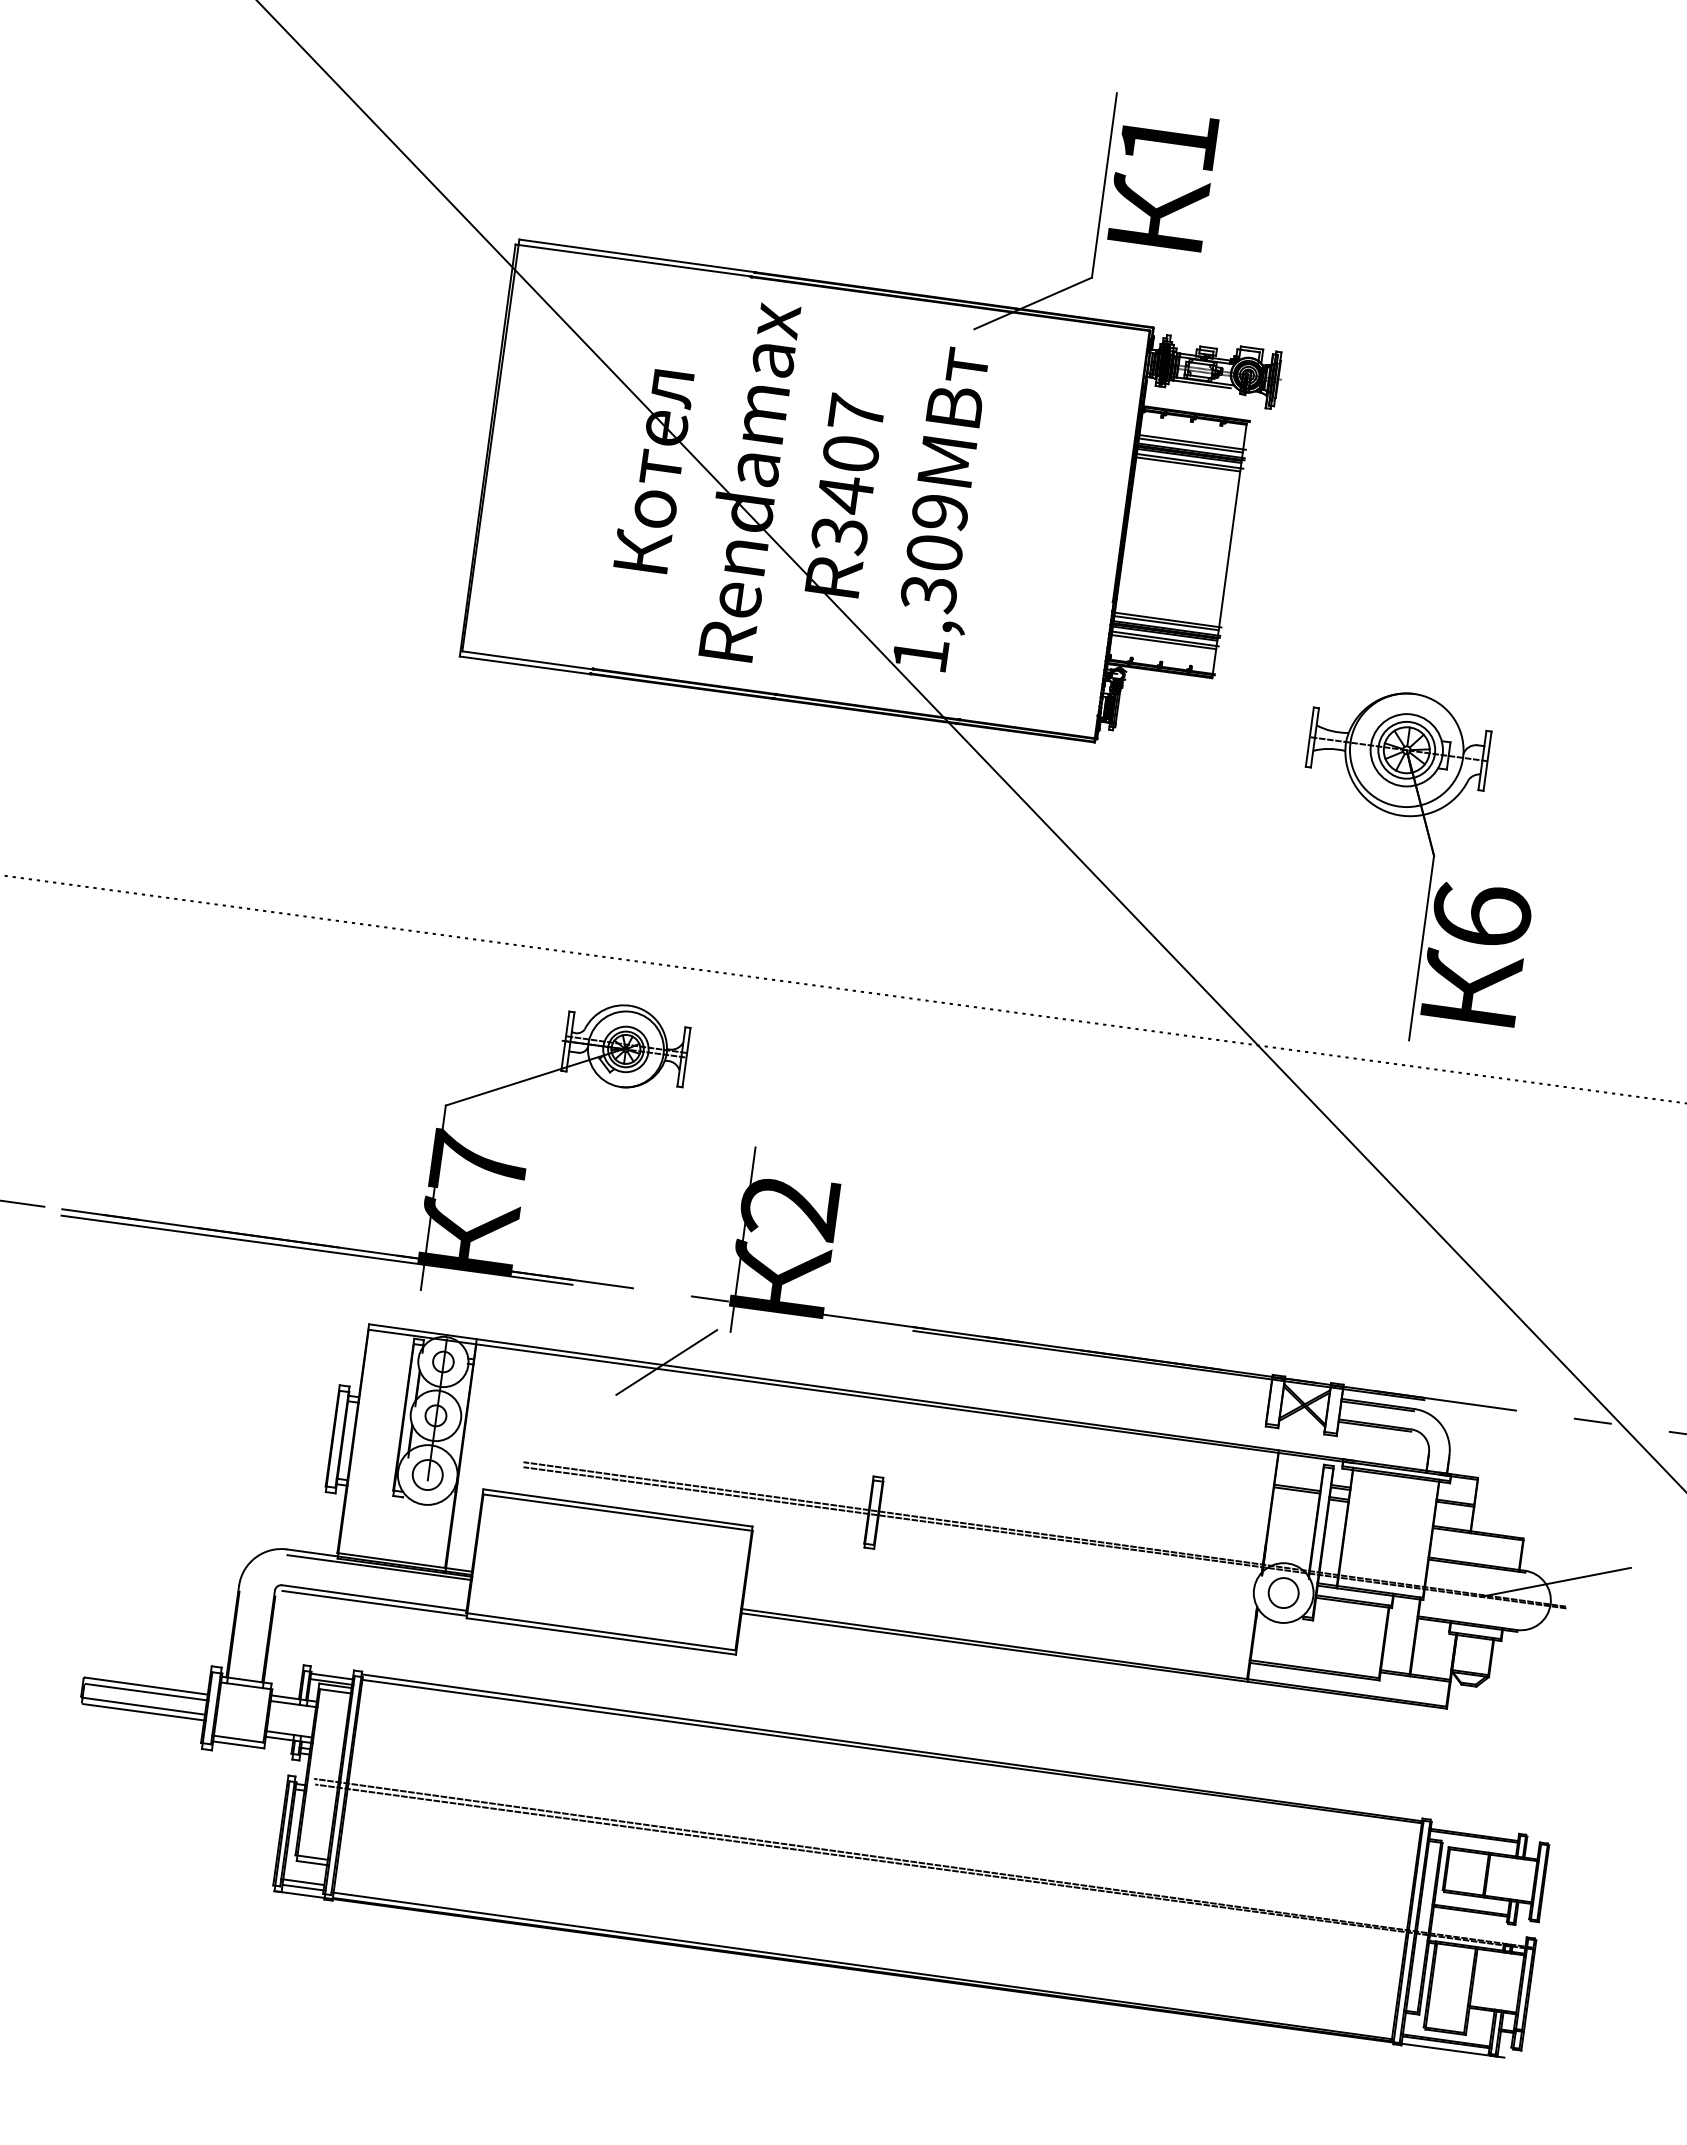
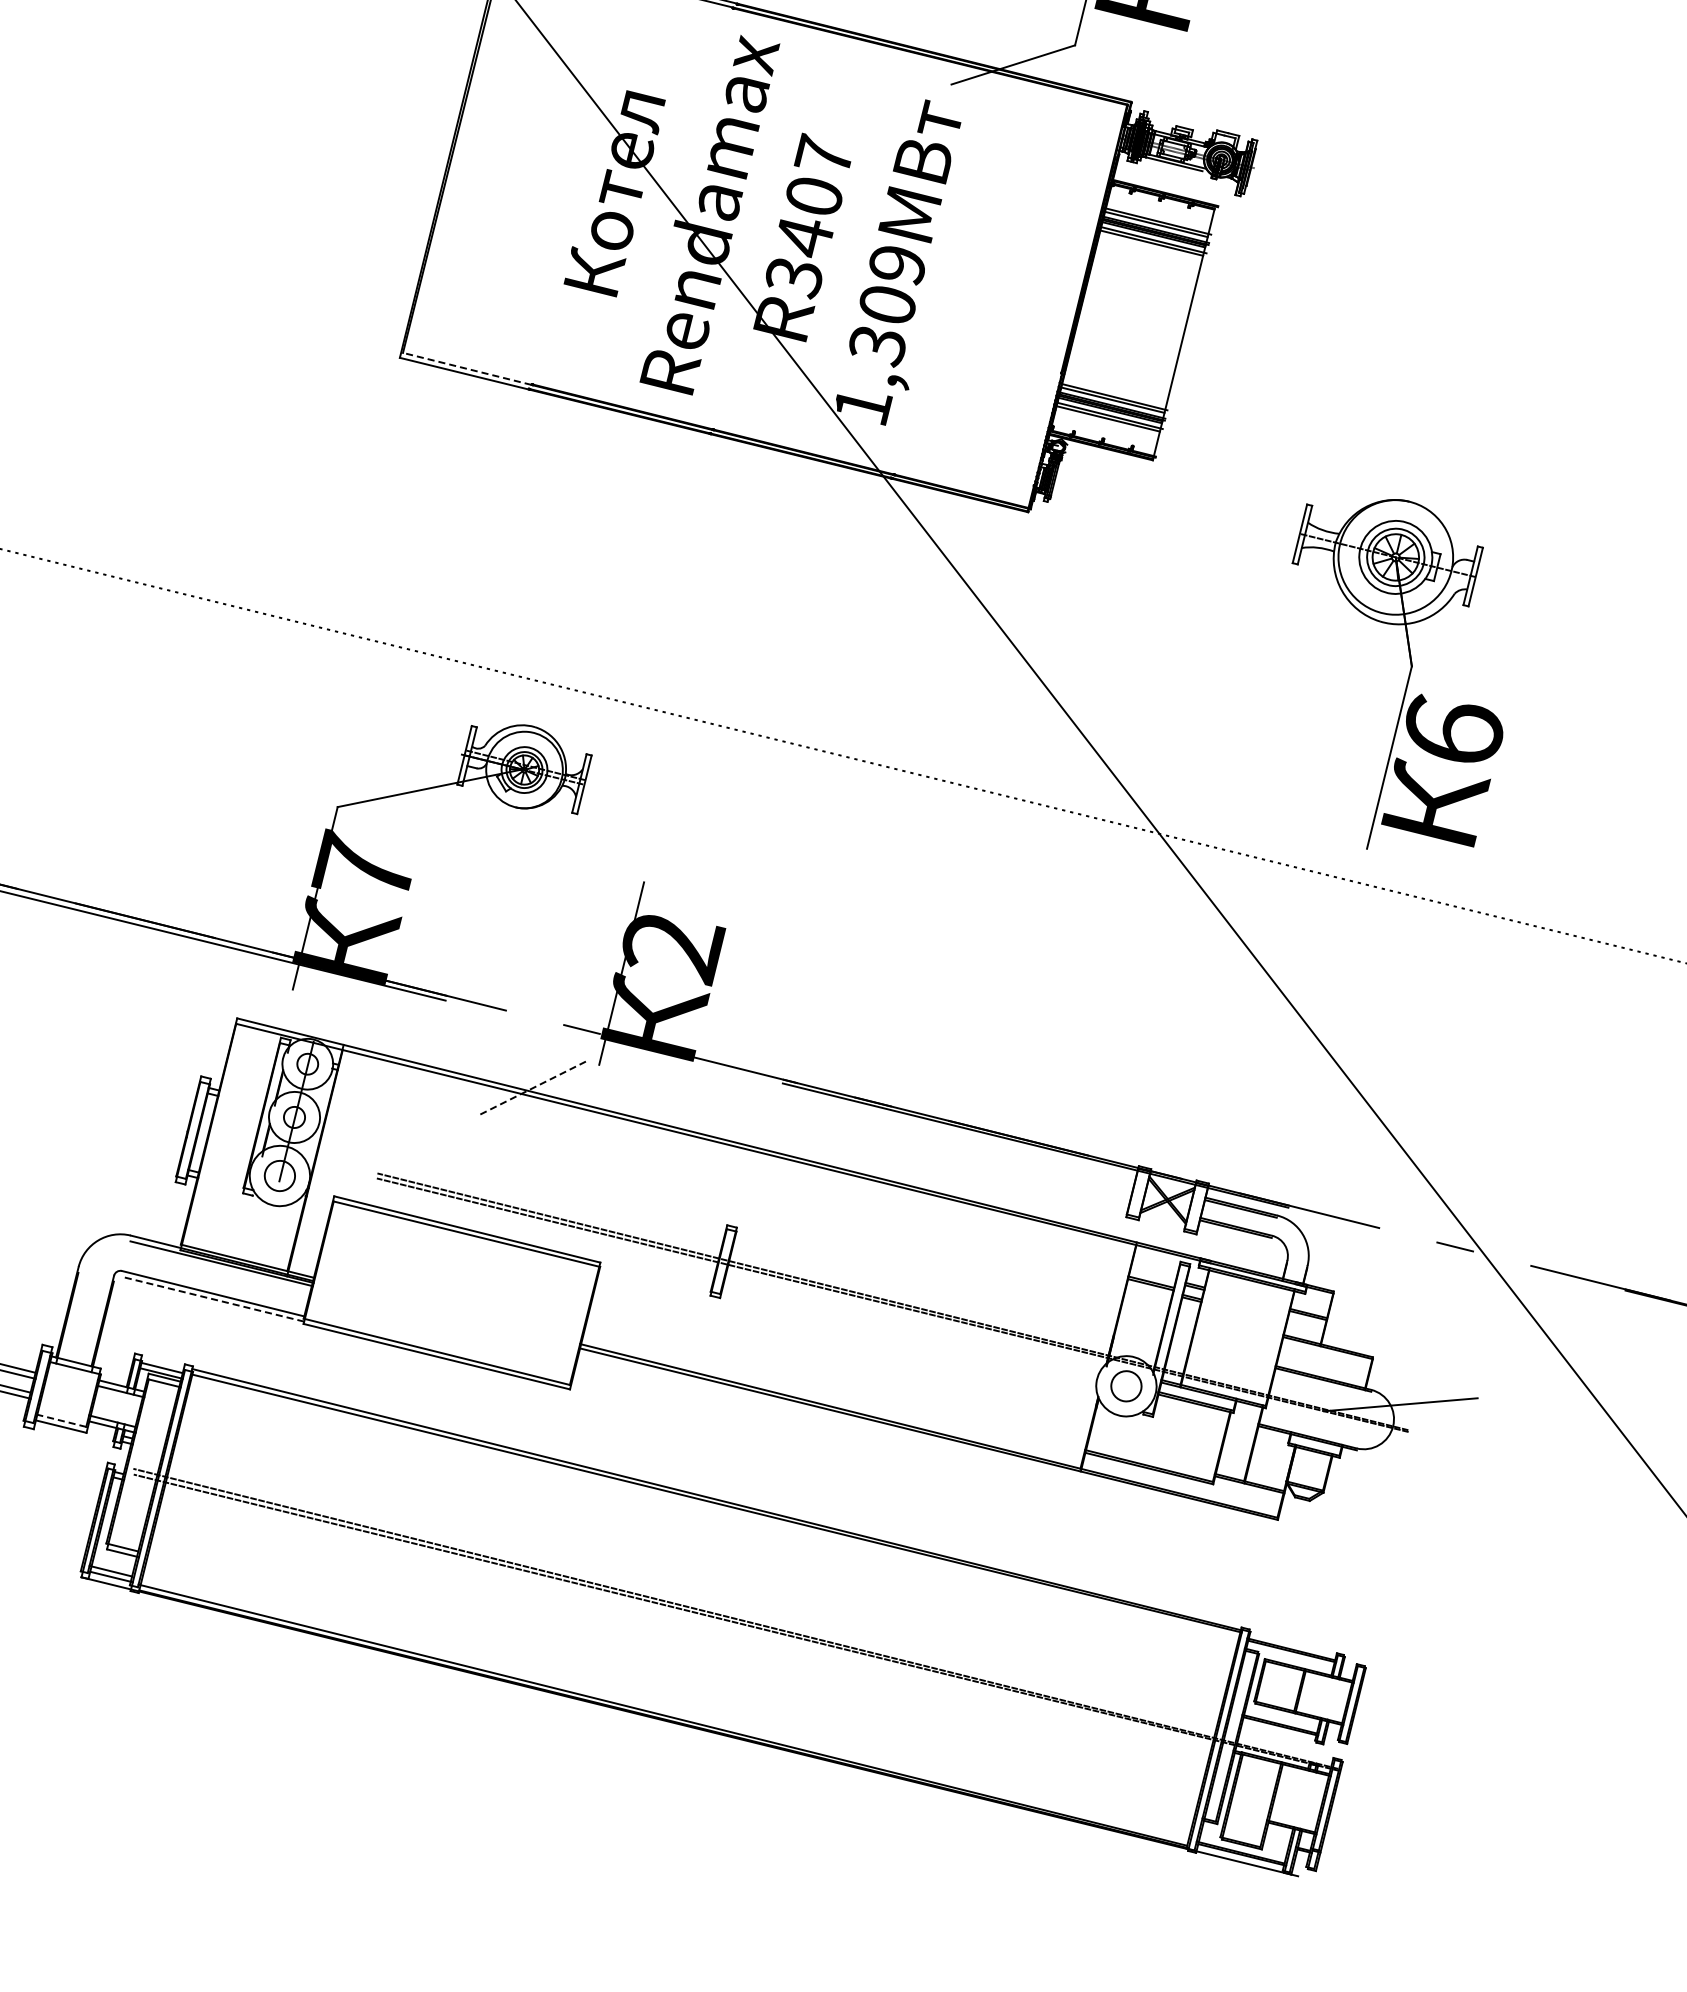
line: (527, 660) -> (467, 369), solid -> dashed
part: (1431, 866) -> (1408, 676), moved
line: (666, 1362) -> (531, 1088), solid -> dashed
line: (374, 1603) -> (212, 1299), solid -> dashed
line: (237, 1739) -> (60, 1421), solid -> dashed

